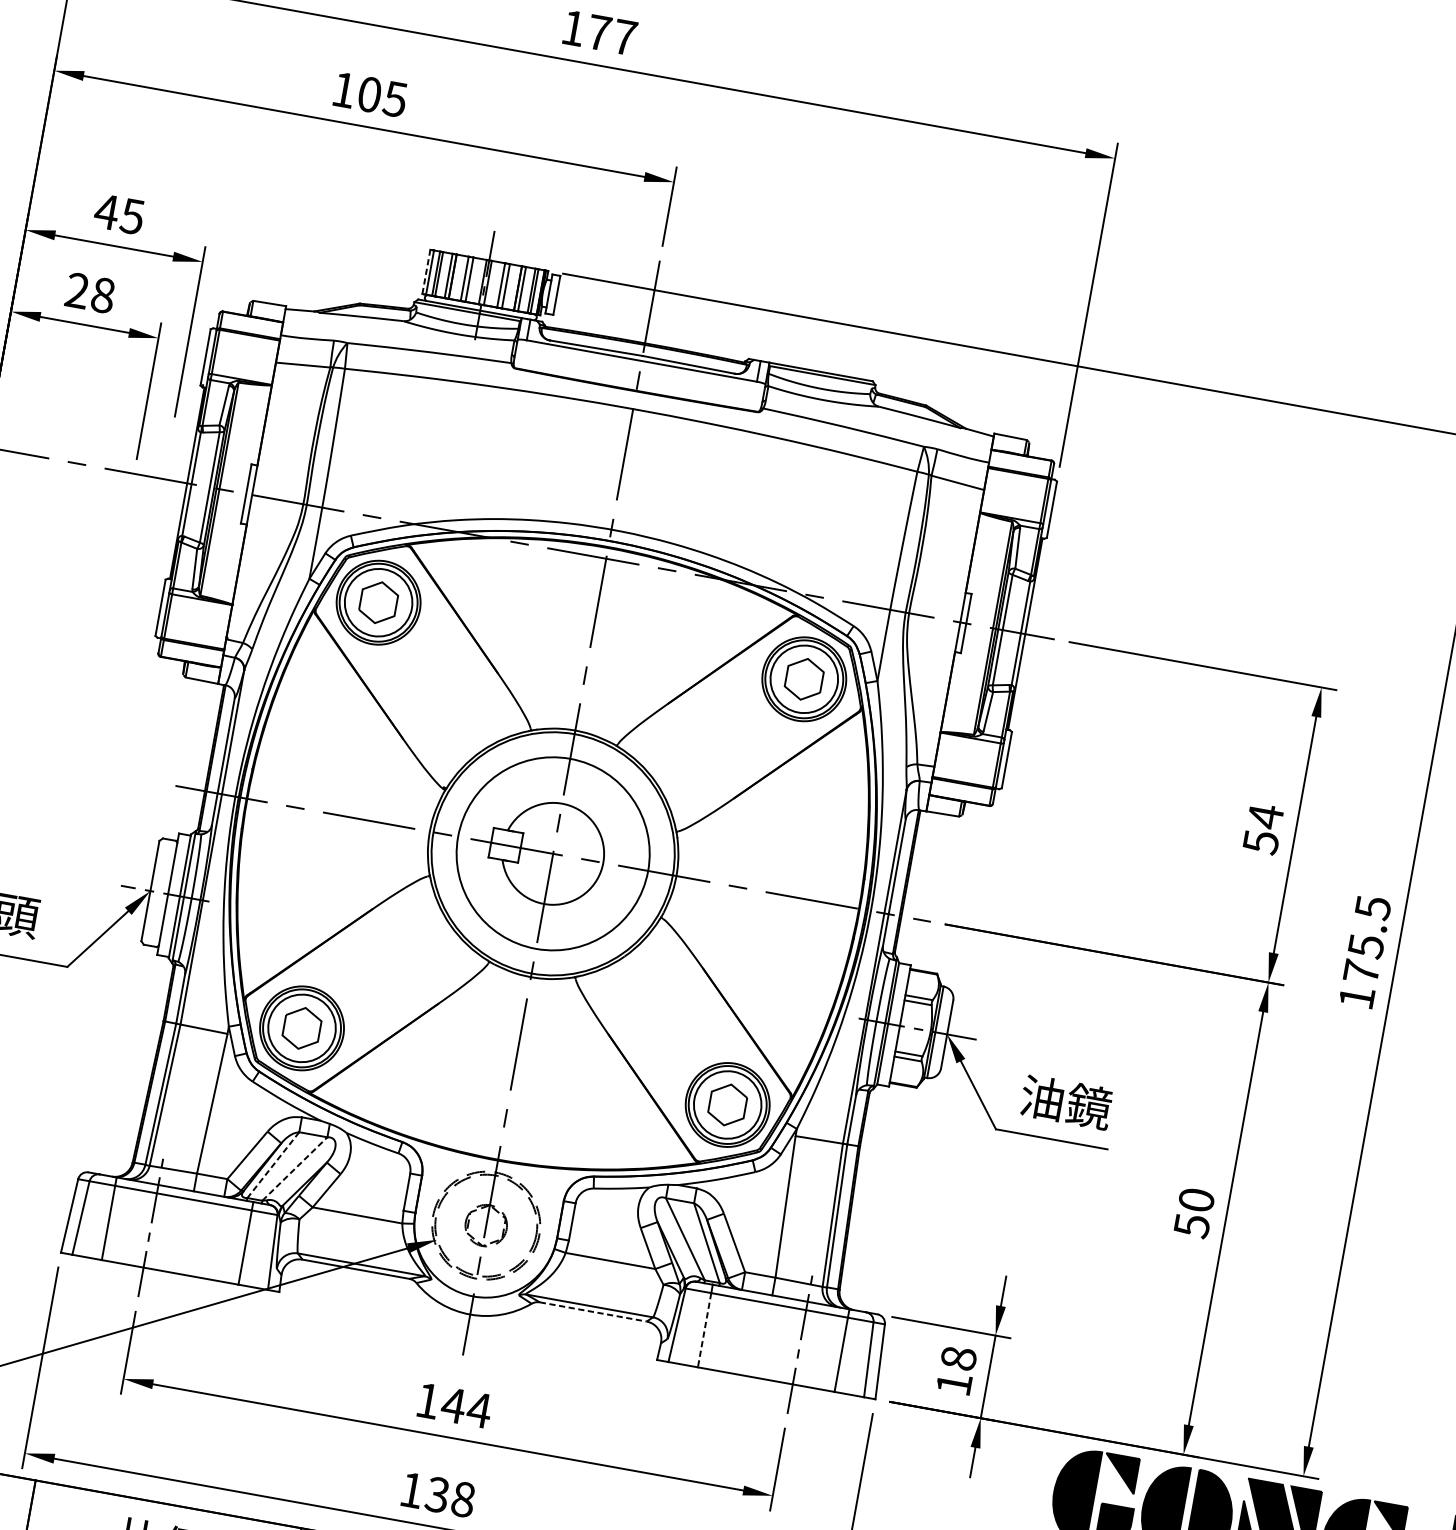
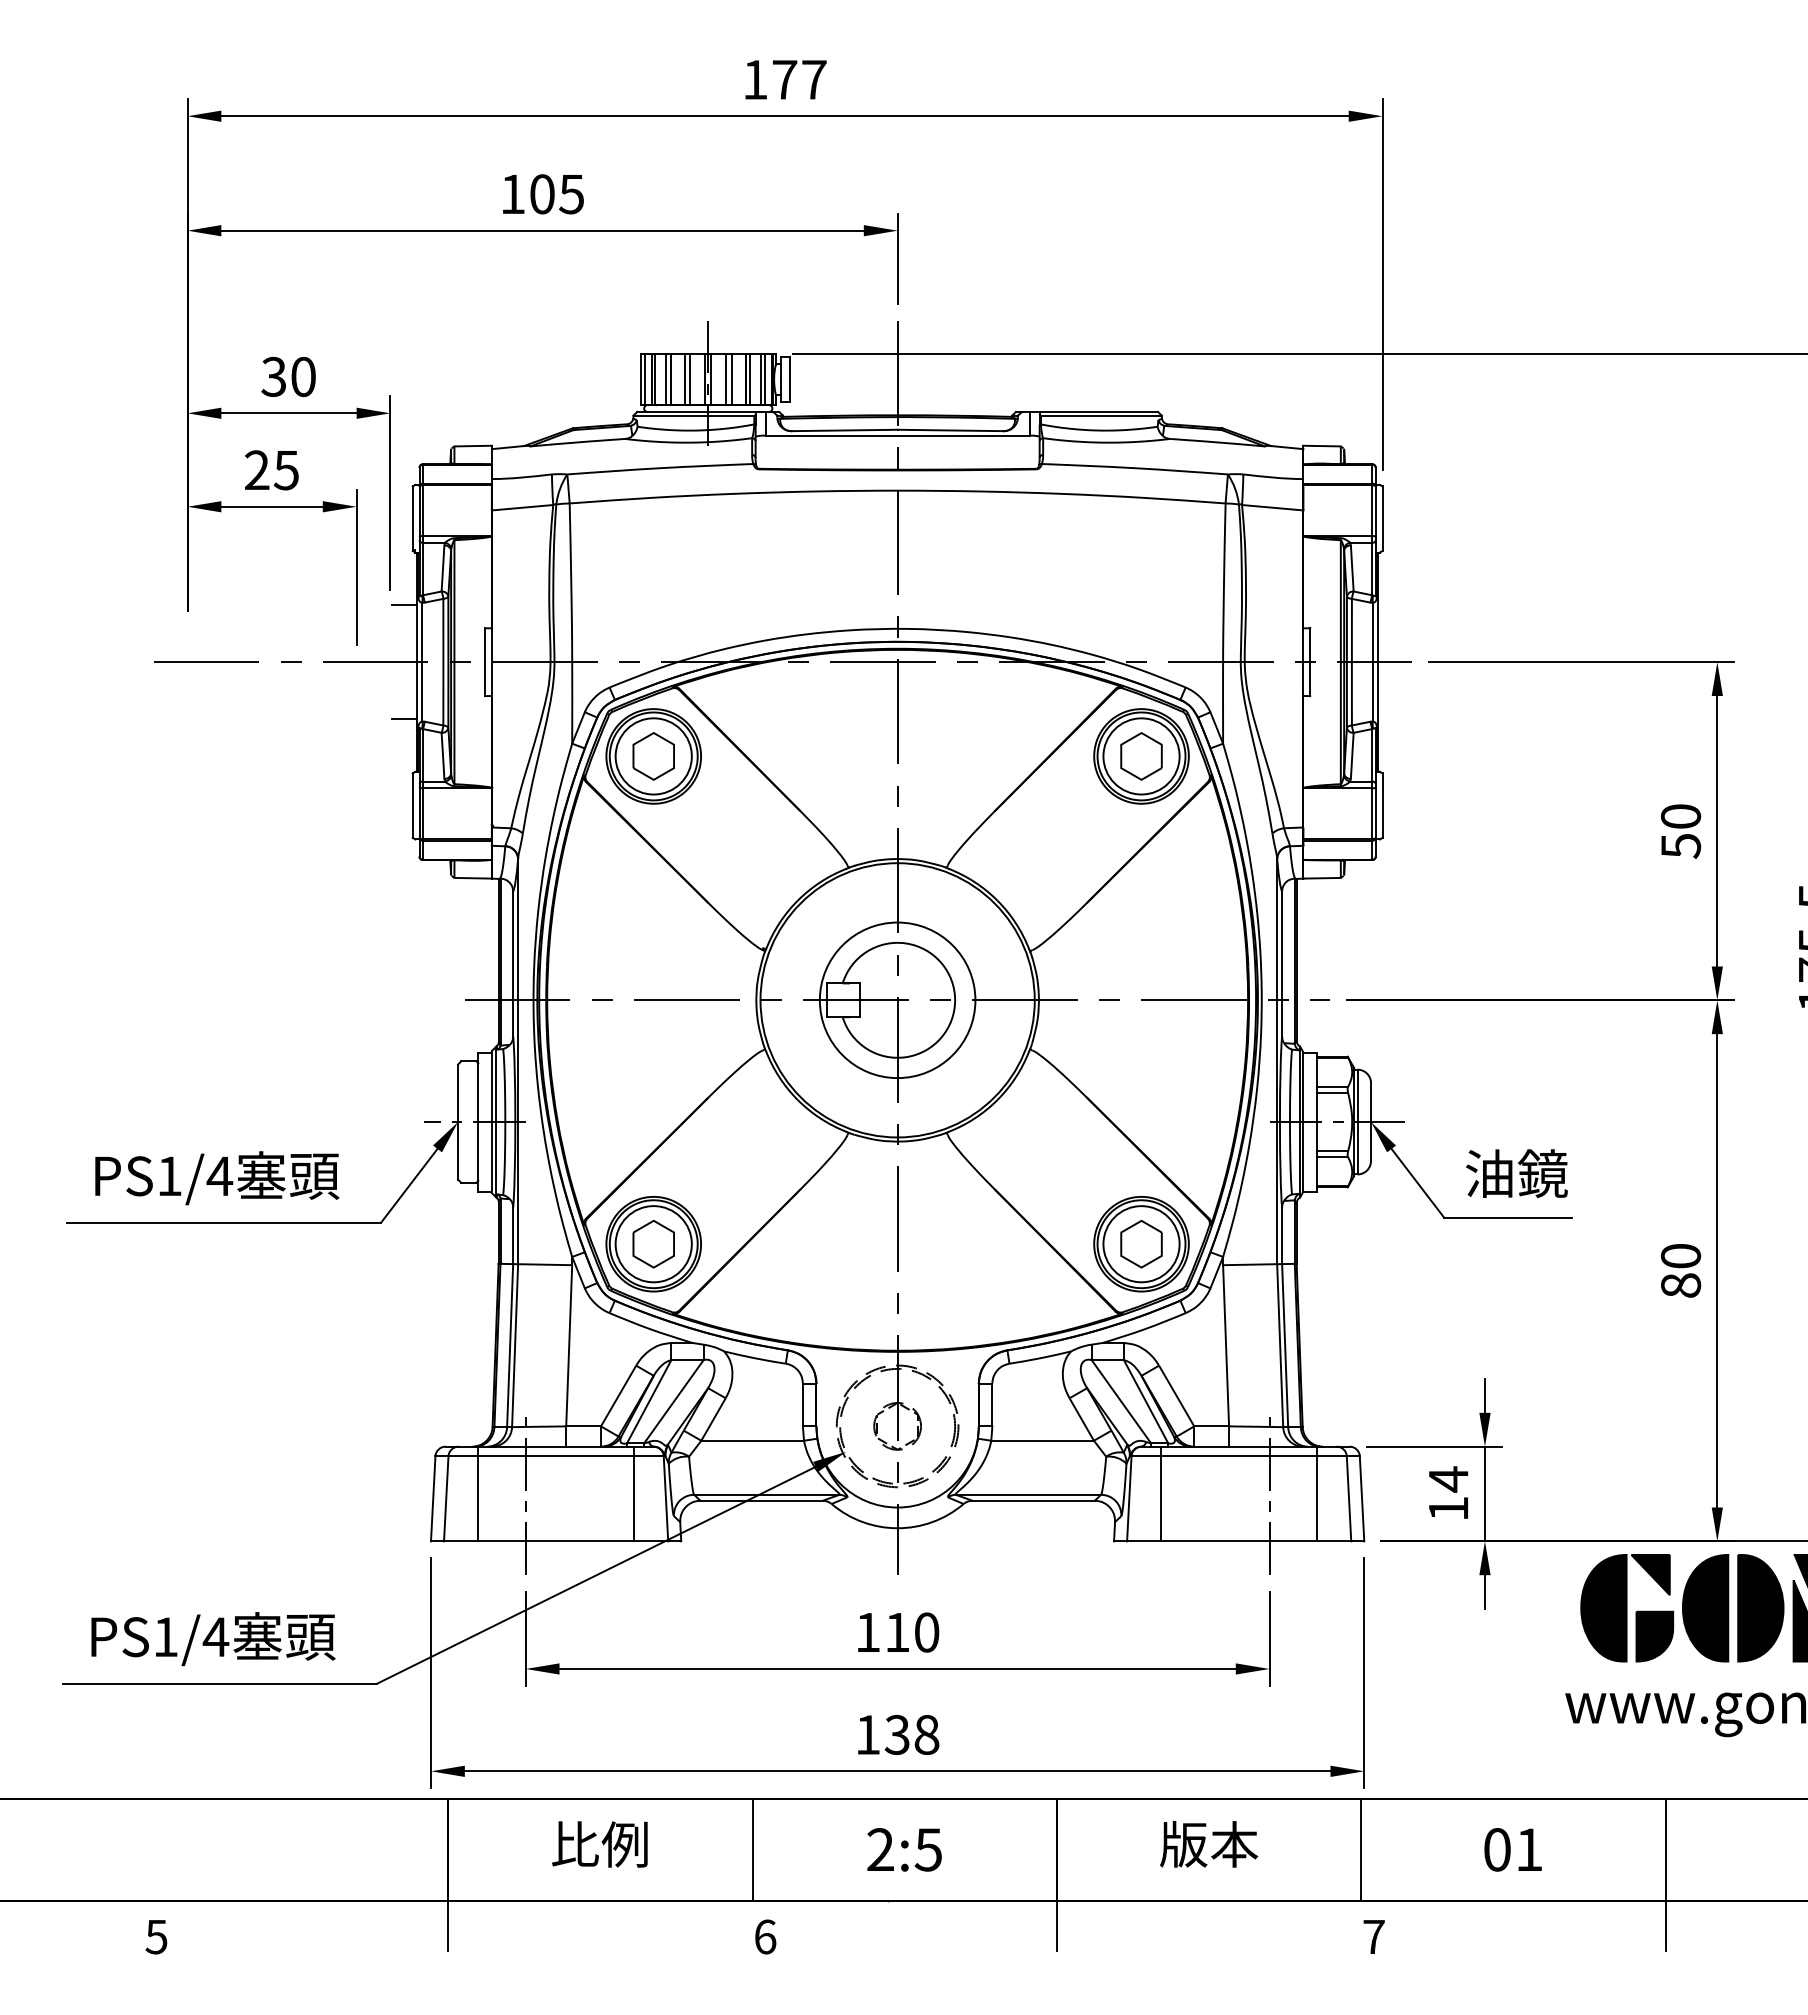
text: (118, 213) -> (287, 376), 45 -> 30
line: (426, 271) -> (640, 379), dashed -> solid
text: (103, 295) -> (286, 470), 28 -> 25
line: (184, 431) -> (404, 605), added
line: (167, 530) -> (404, 718), added
text: (1266, 816) -> (1681, 816), 54 -> 50
circle: (553, 853) -> (897, 1000), size x0.71
line: (272, 1165) -> (648, 1402), dashed -> solid
line: (295, 1168) -> (674, 1401), dashed -> solid
text: (1192, 1225) -> (1681, 1285), 50 -> 80
line: (594, 1311) -> (1034, 1500), dashed -> solid
line: (704, 1329) -> (1160, 1498), dashed -> solid
text: (958, 1358) -> (1448, 1479), 18 -> 14
text: (466, 1407) -> (912, 1632), 144 -> 110

